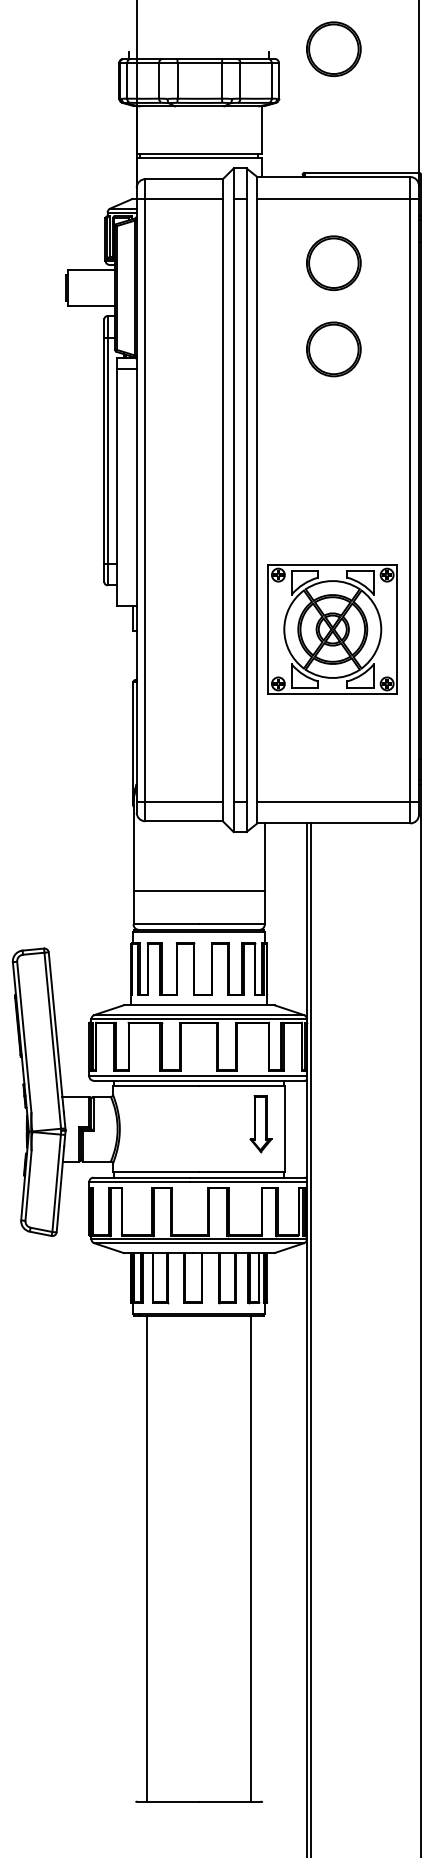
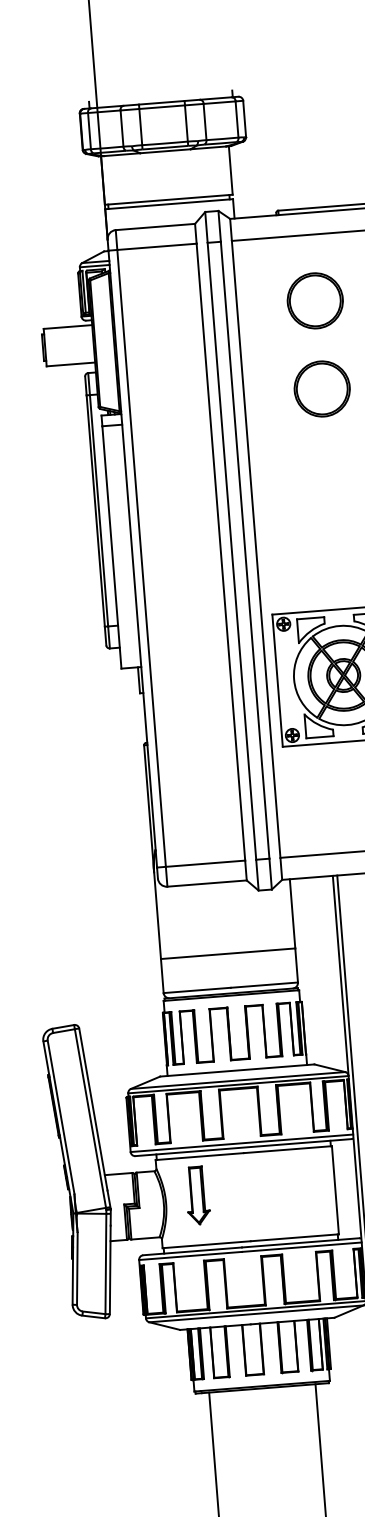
part: (333, 48) -> (297, 81), removed
part: (260, 1124) -> (197, 1196), moved

